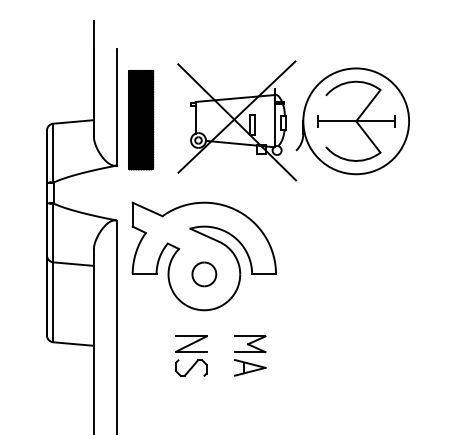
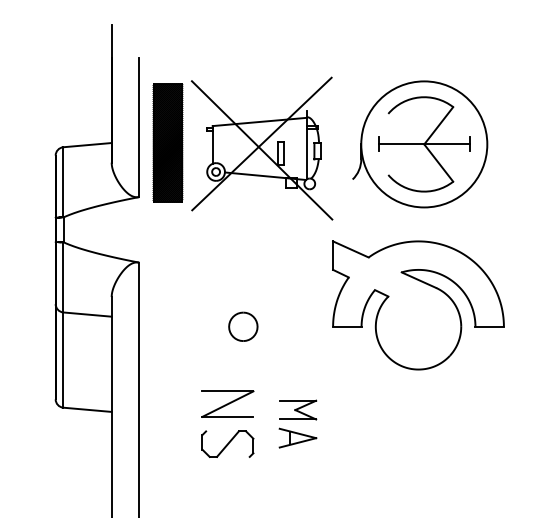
part: (237, 120) -> (262, 148), moved
part: (203, 256) -> (417, 305), moved
part: (191, 355) -> (228, 423), size x1.4

